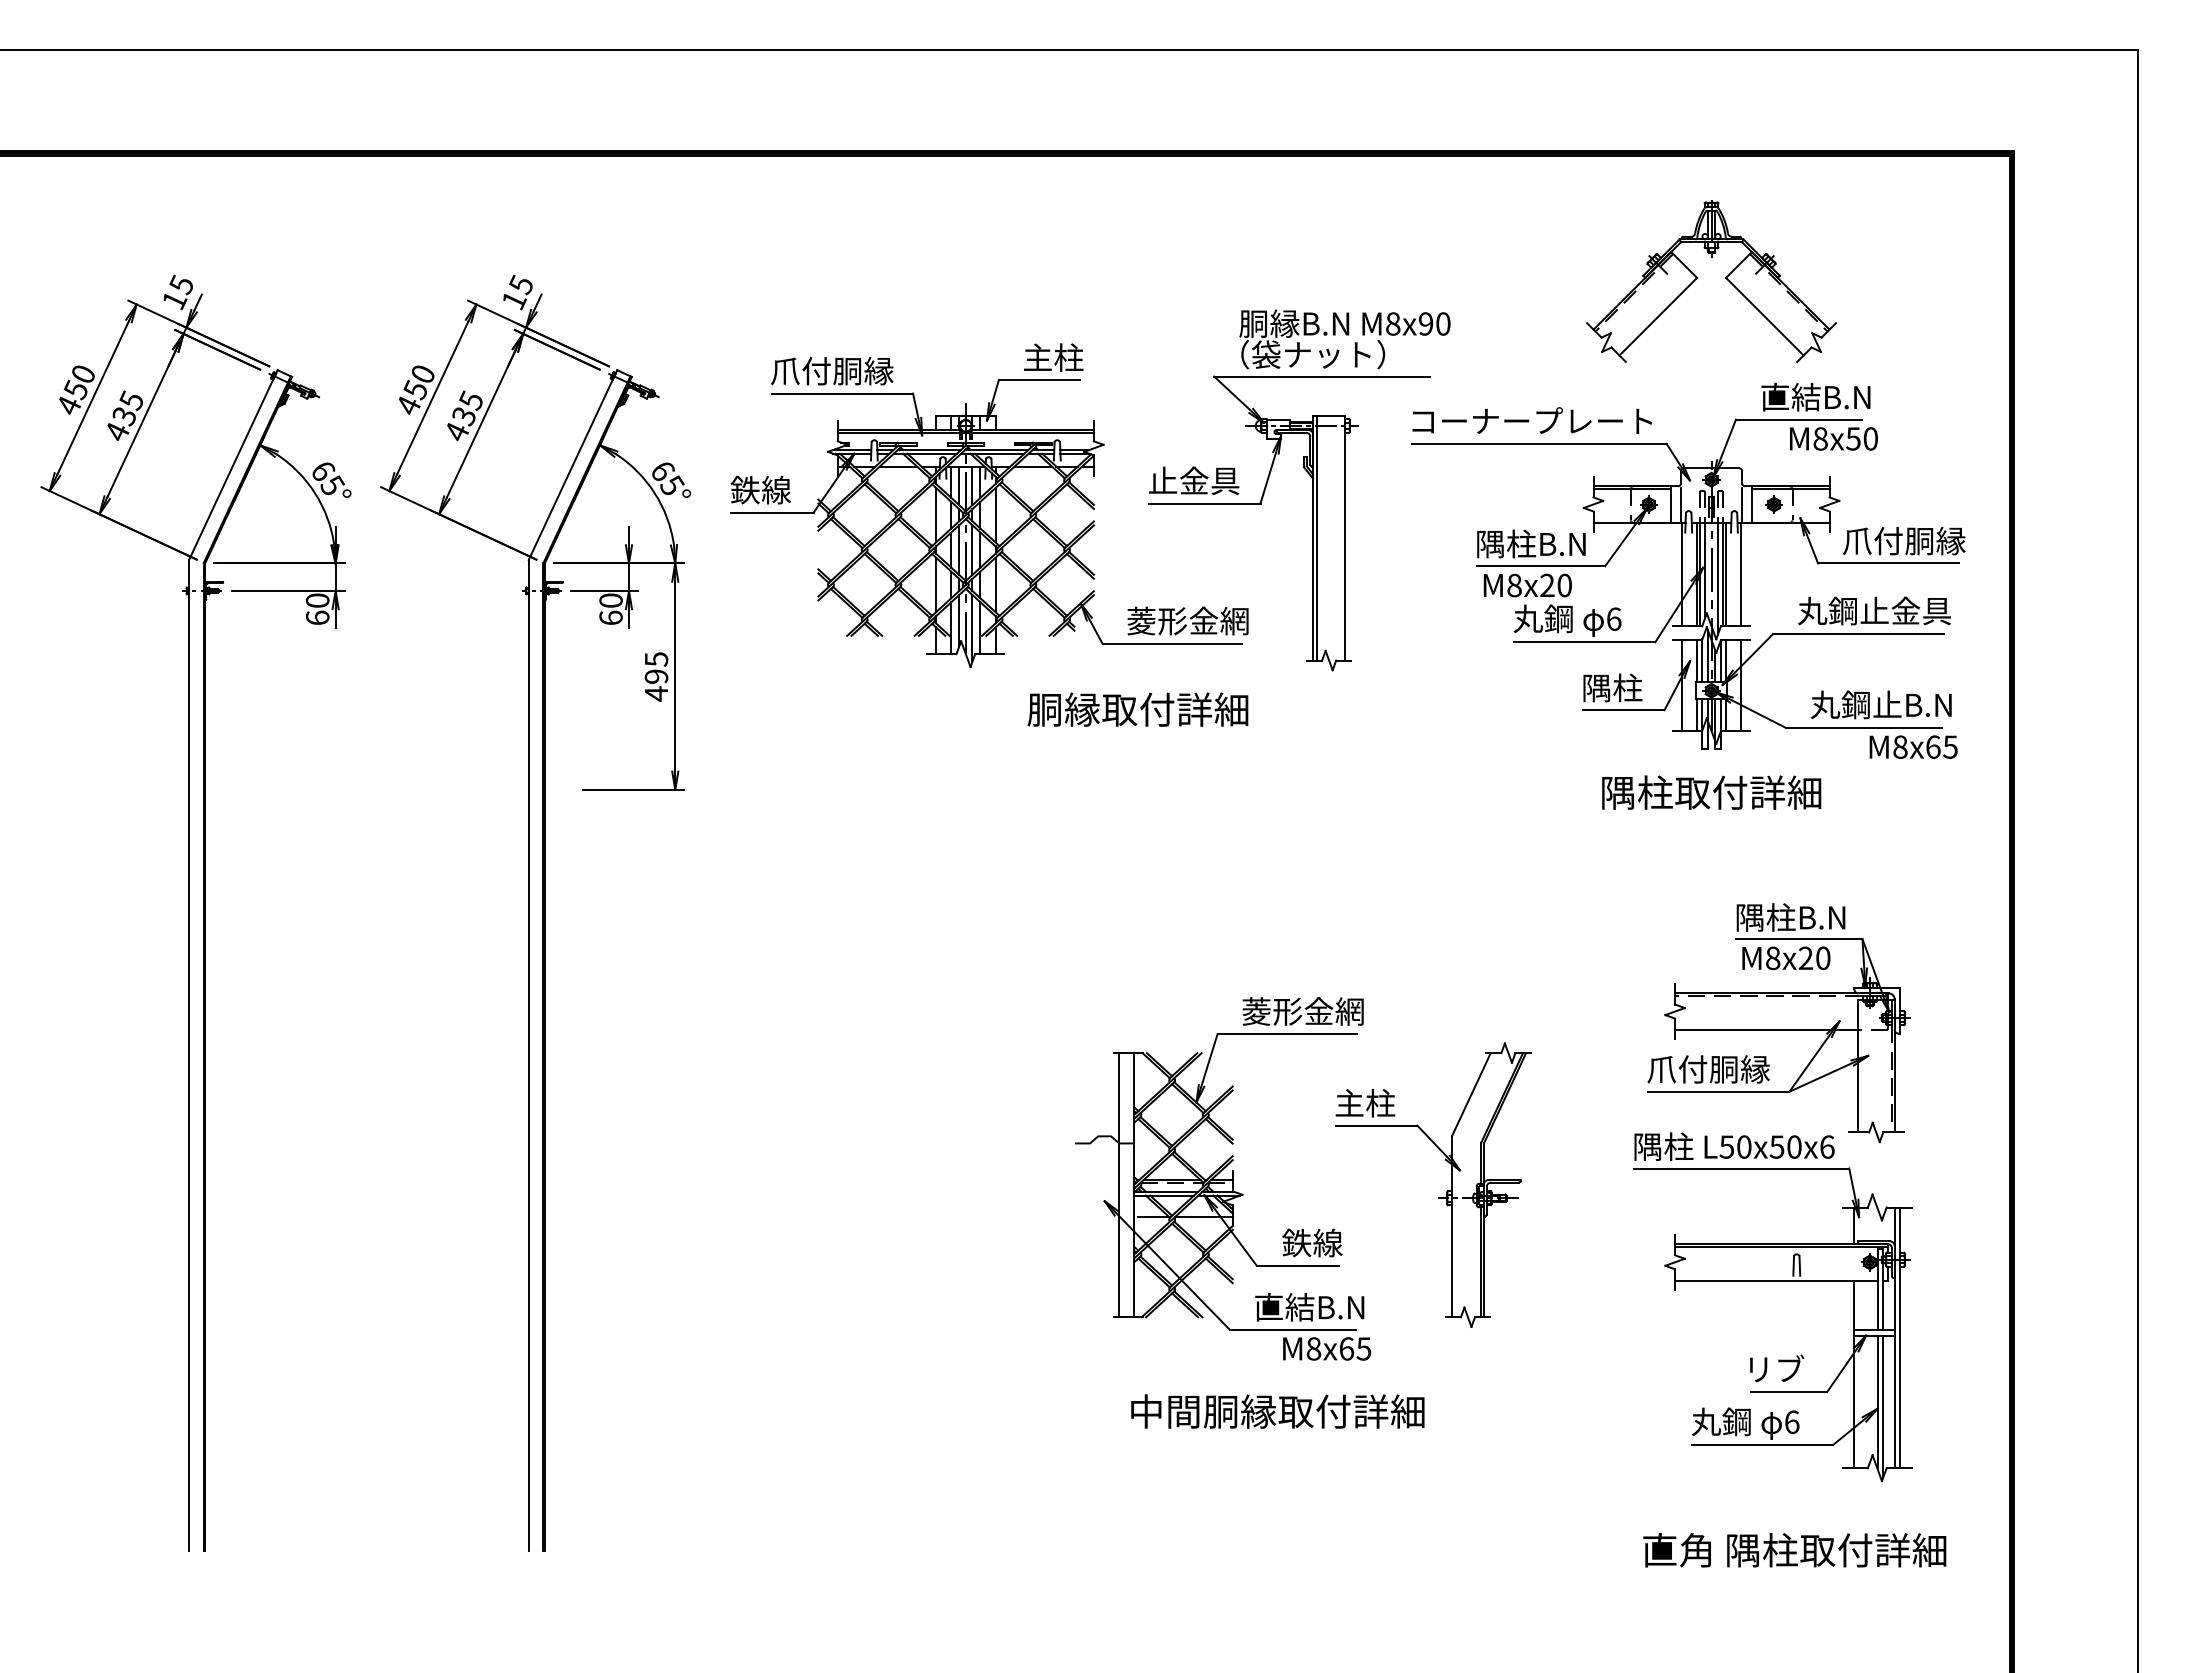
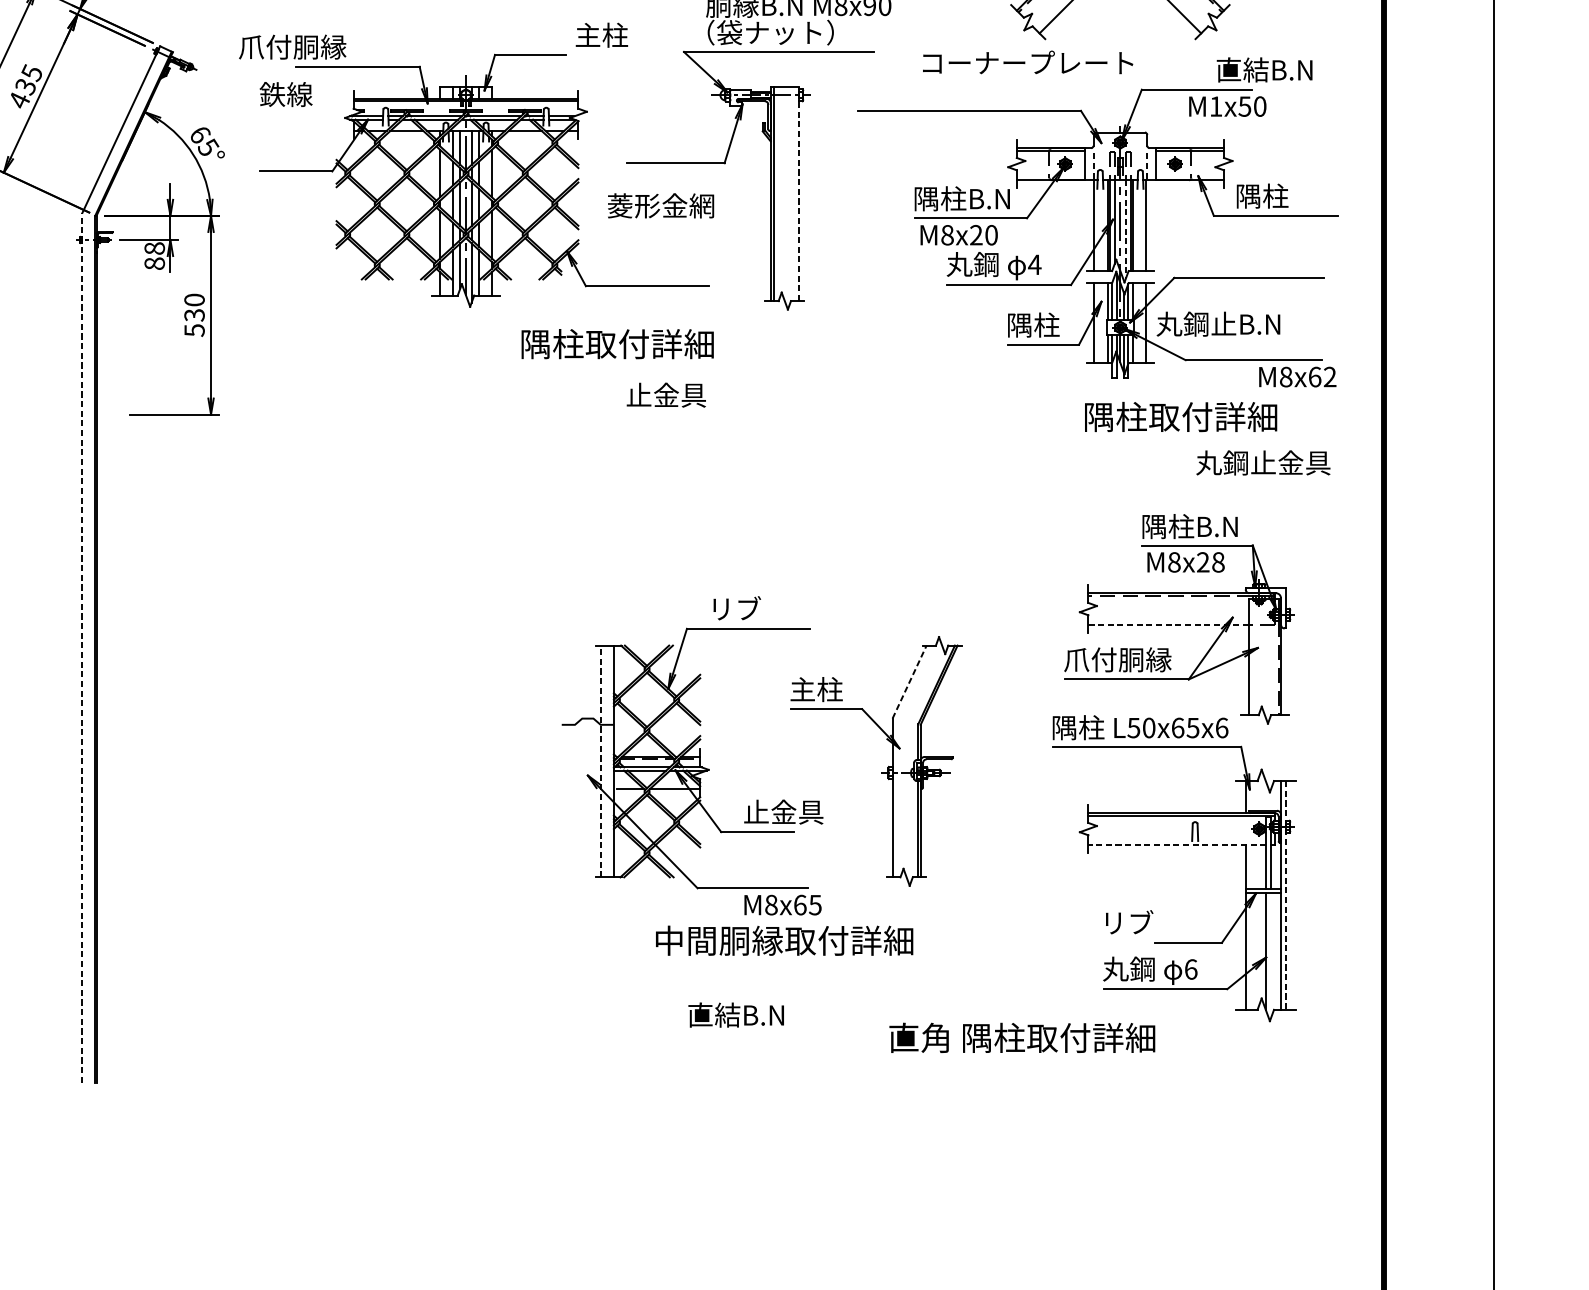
text: (1053, 357) -> (601, 35), moved
text: (832, 371) -> (292, 47), moved
text: (1815, 396) -> (1264, 69), moved
text: (1532, 420) -> (1028, 62), moved
text: (1820, 438) -> (1215, 106), M8x50 -> M1x50
text: (1194, 480) -> (666, 394), moved
text: (760, 489) -> (285, 93), moved
line: (1680, 504) -> (1093, 164), solid -> dashed
line: (1742, 504) -> (1147, 164), solid -> dashed
line: (1345, 537) -> (799, 193), solid -> dashed
text: (1904, 540) -> (1289, 195), 爪付胴縁 -> 隅柱
line: (1717, 578) -> (1125, 229), solid -> dashed
text: (610, 609) -> (154, 256), 60 -> 88
text: (1874, 610) -> (1263, 462), moved
text: (1613, 618) -> (1034, 264), 6 -> 4
text: (1187, 620) -> (660, 205), moved
text: (656, 676) -> (194, 315), 495 -> 530
text: (1880, 704) -> (1217, 323), moved
text: (1063, 709) -> (551, 344), 胴縁取付詳細 -> 隅柱取付詳細
text: (1950, 746) -> (1330, 376), M8x65 -> M8x62
text: (1711, 792) -> (1180, 416), moved
text: (1823, 958) -> (1218, 562), M8x20 -> M8x28
text: (1302, 1010) -> (761, 608), 菱形金網 -> リブ
line: (1766, 1030) -> (1168, 625), solid -> dashed
line: (528, 1055) -> (82, 647), solid -> dashed
line: (1471, 1094) -> (909, 681), solid -> dashed
text: (1785, 1146) -> (1185, 727), L50x50x6 -> L50x65x6
line: (1119, 1184) -> (600, 760), solid -> dashed
text: (1327, 1242) -> (783, 811), 鉄線 -> 止金具
line: (1775, 1280) -> (1176, 845), solid -> dashed
text: (1309, 1306) -> (735, 1014), moved
line: (1900, 1338) -> (1286, 895), solid -> dashed
text: (1777, 1368) -> (1129, 922), moved
line: (1883, 1406) -> (1271, 955), removed
text: (1277, 1411) -> (784, 940), moved
text: (1794, 1550) -> (1022, 1038), moved

